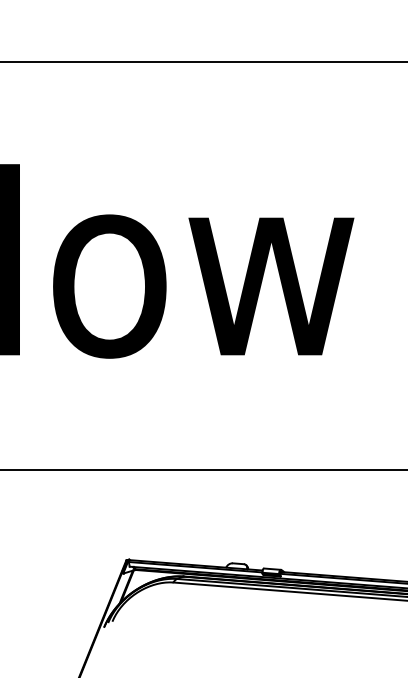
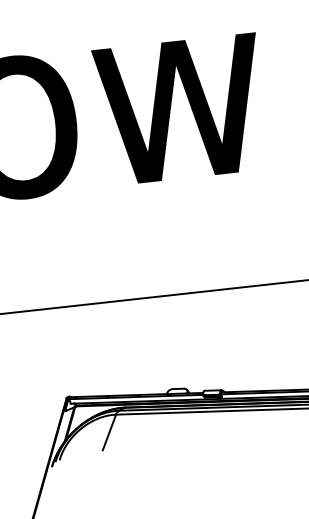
line: (164, 599) -> (108, 432), added

